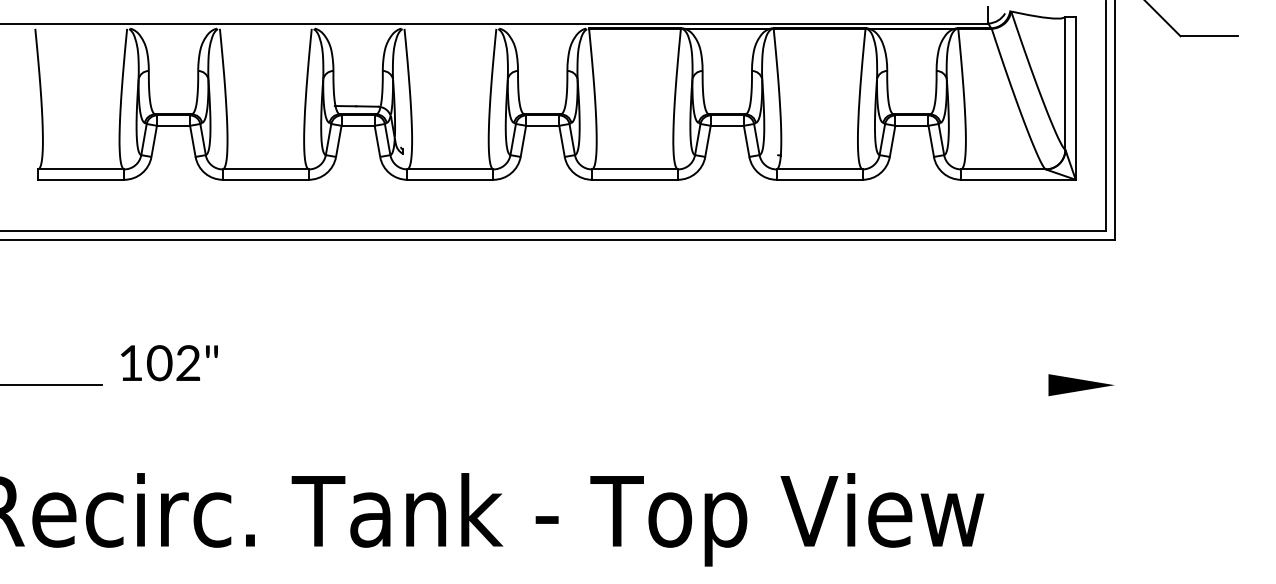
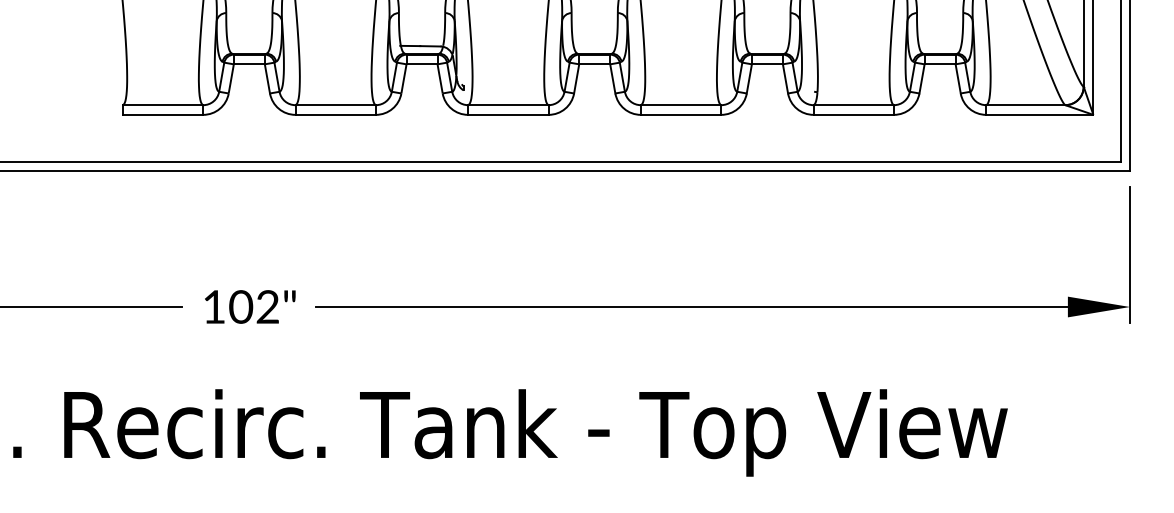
line: (1114, 329) -> (1129, 254), added
text: (169, 363) -> (250, 307), moved
line: (646, 385) -> (691, 307), added

